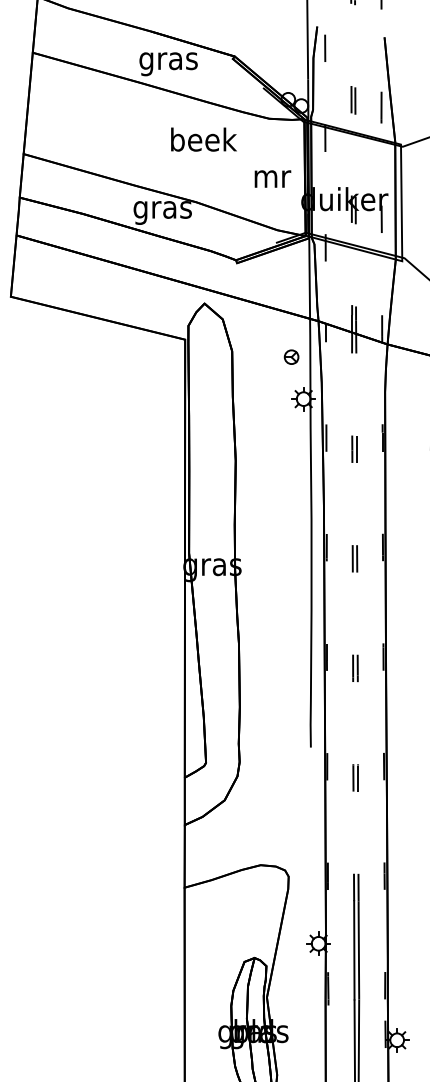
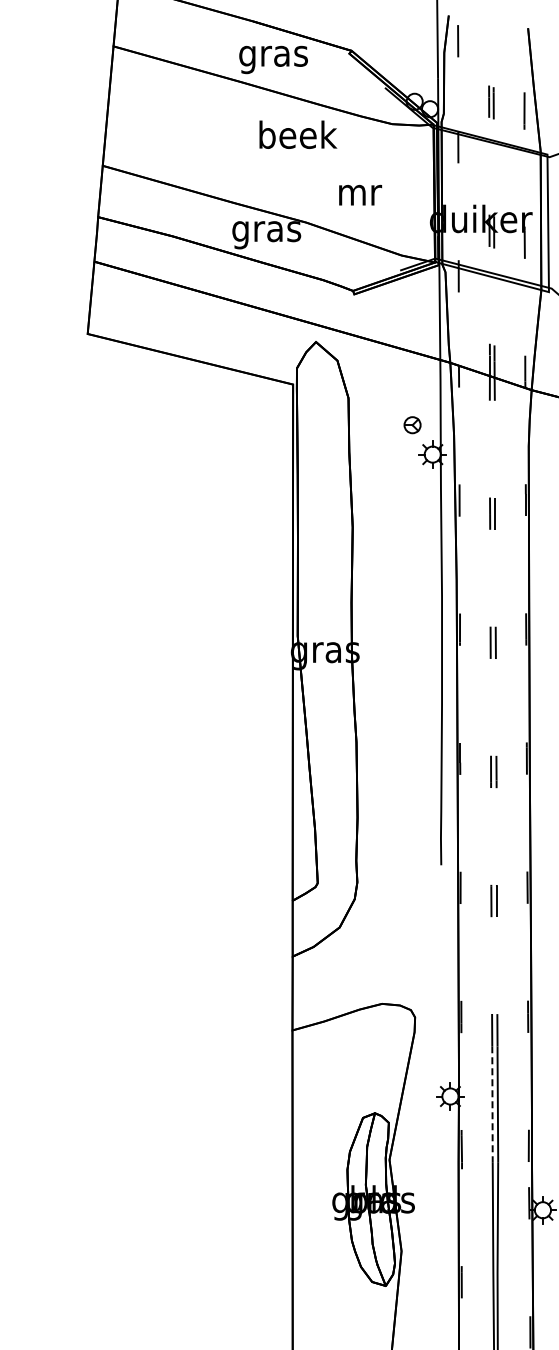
text: (204, 139) -> (298, 134), moved
text: (272, 178) -> (360, 194), moved
part: (291, 357) -> (412, 425), moved
line: (354, 950) -> (492, 1104), solid -> dashed

